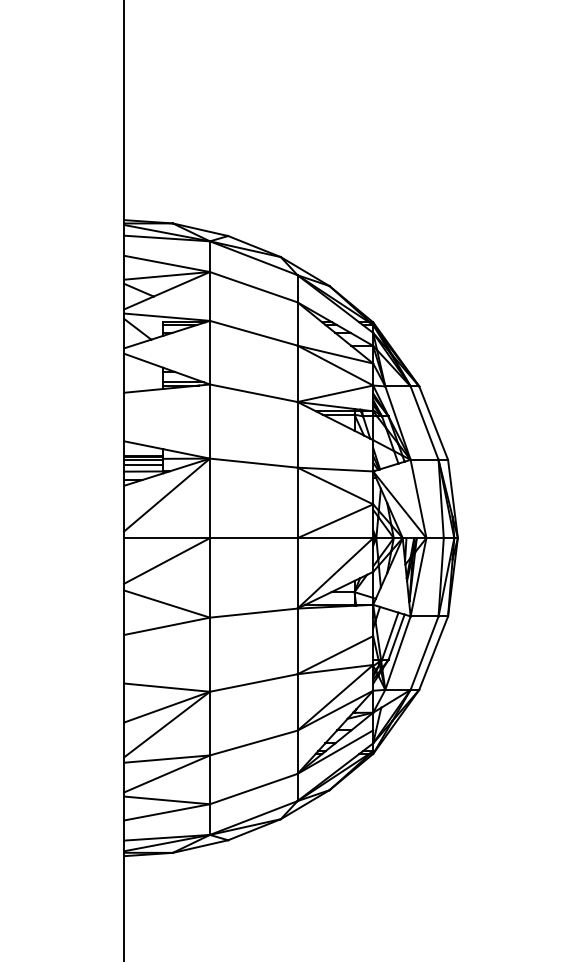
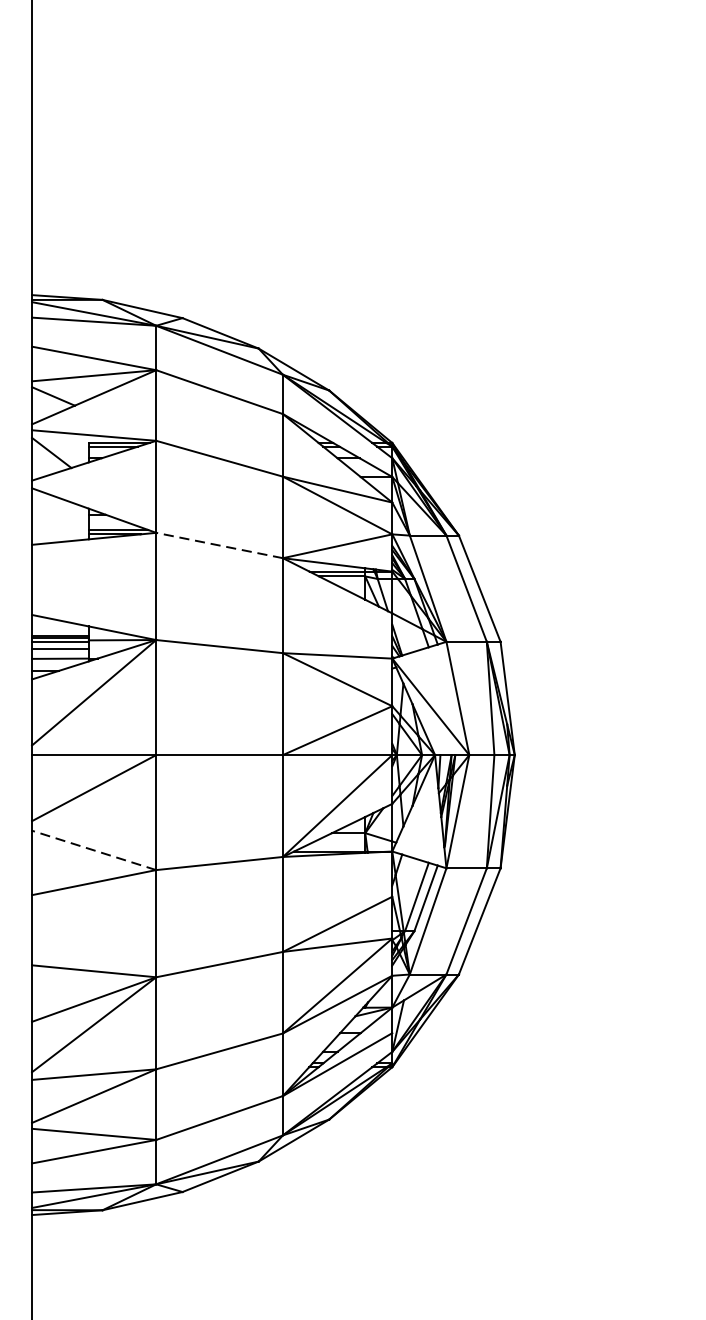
line: (253, 393) -> (219, 545), solid -> dashed
line: (166, 603) -> (93, 849), solid -> dashed

